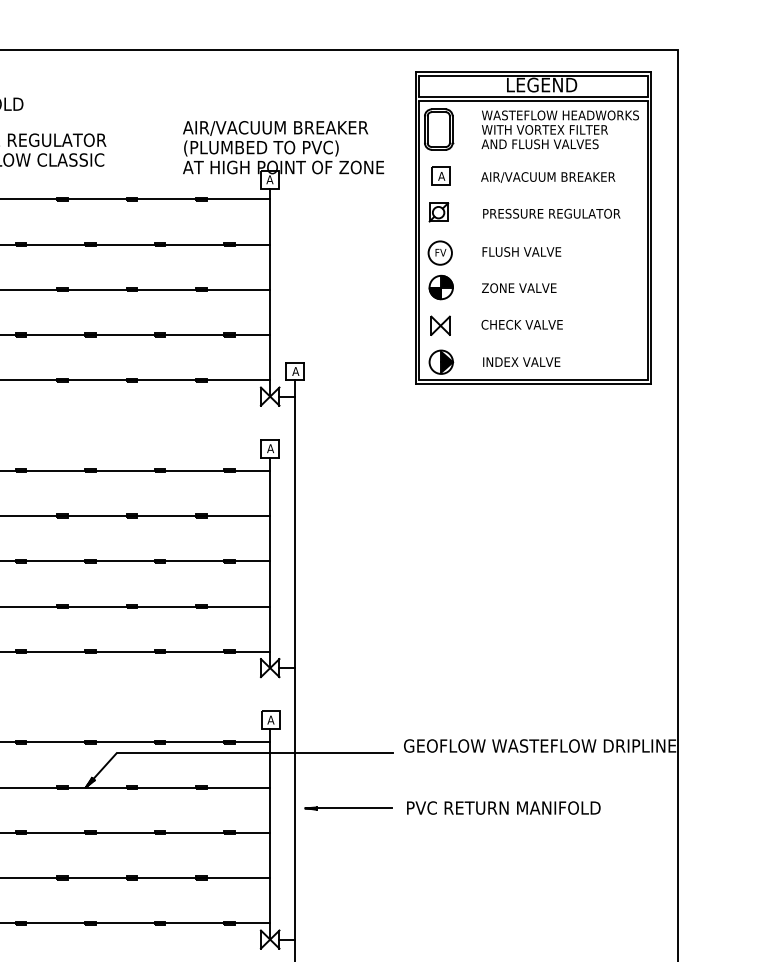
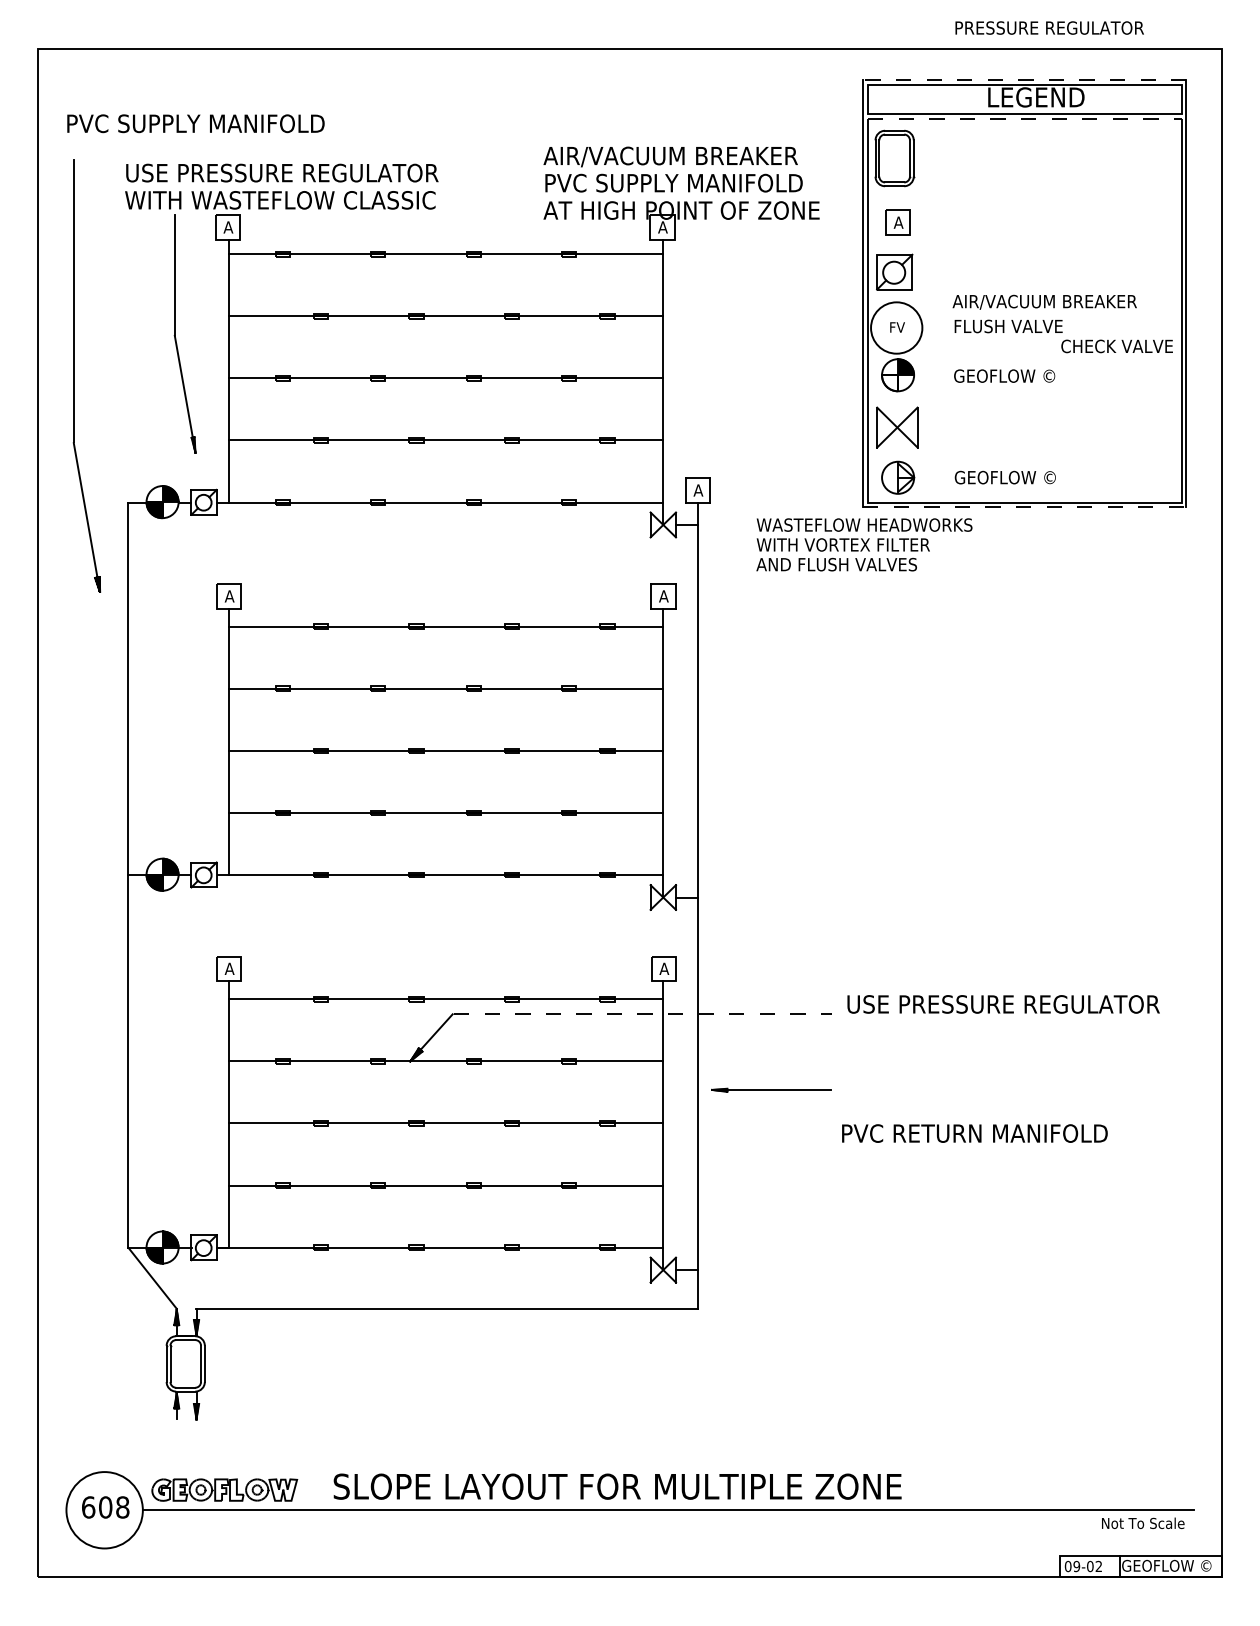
line: (533, 72) -> (1024, 79), solid -> dashed
line: (534, 100) -> (1025, 118), solid -> dashed
text: (560, 129) -> (864, 544), moved
text: (277, 148) -> (673, 184), (PLUMBED TO PVC) -> PVC SUPPLY MANIFOLD
text: (547, 176) -> (1044, 301), moved
part: (438, 211) -> (894, 271), size x1.4
text: (551, 213) -> (1049, 27), moved
circle: (440, 252) -> (896, 327), size x1.6
text: (518, 287) -> (1004, 375), ZONE VALVE -> GEOFLOW ©
fill: (435, 293) -> (890, 383), removed
text: (521, 324) -> (1116, 346), moved
part: (440, 325) -> (896, 427), size x1.6
fill: (447, 362) -> (906, 477), removed
text: (521, 362) -> (1007, 477), INDEX VALVE -> GEOFLOW ©
line: (533, 383) -> (1024, 507), solid -> dashed
text: (539, 746) -> (1033, 1004), GEOFLOW WASTEFLOW DRIPLINE -> USE PRESSURE REGULATOR
line: (255, 753) -> (642, 1014), solid -> dashed
text: (503, 808) -> (974, 1133), moved

